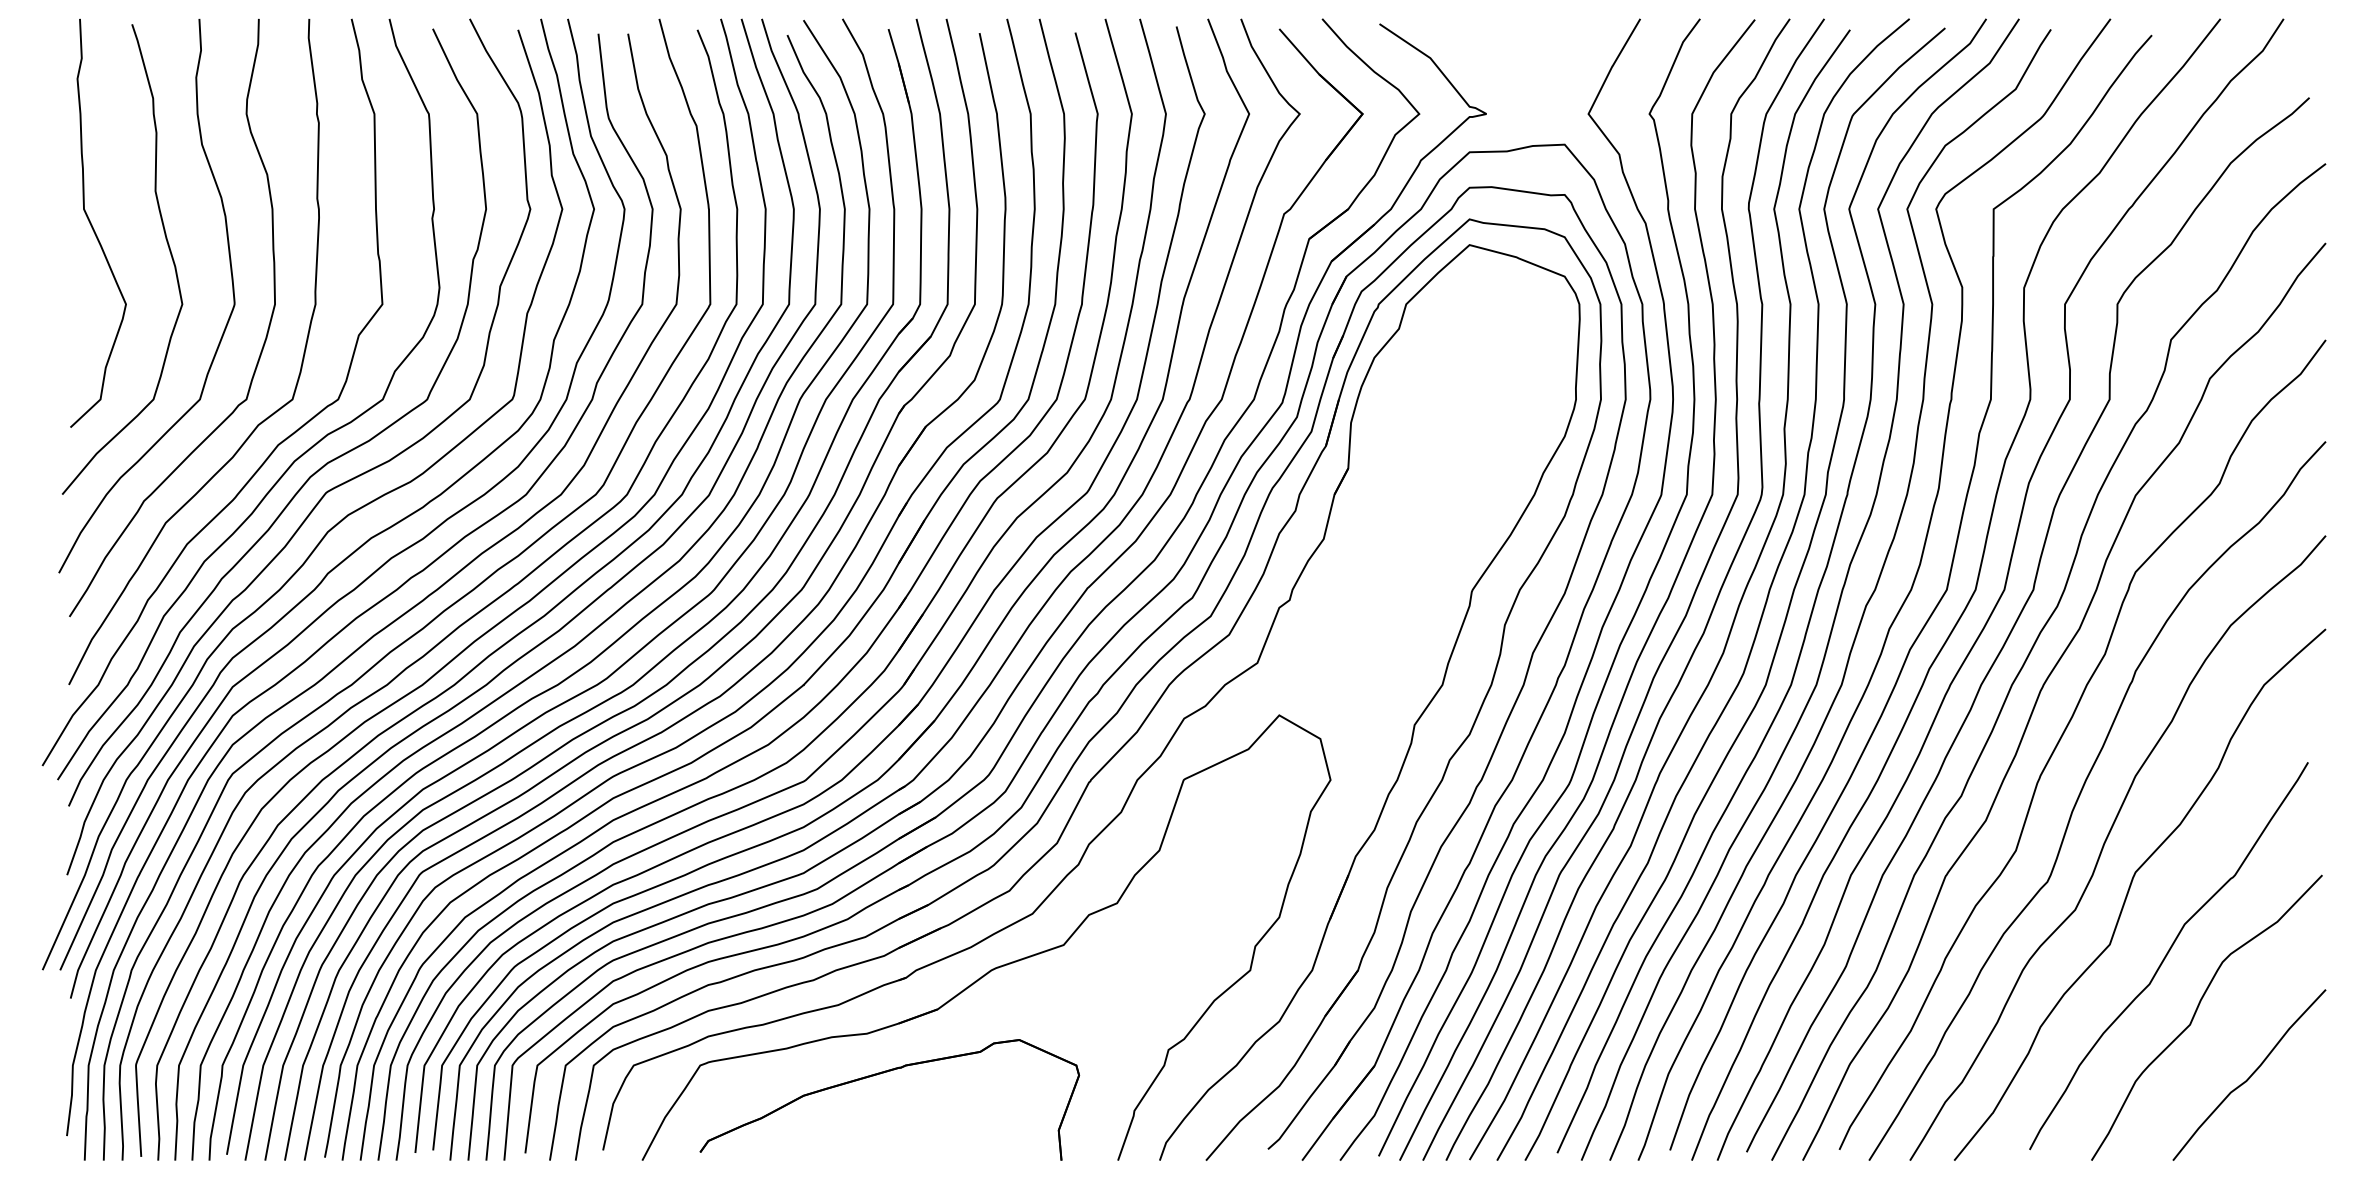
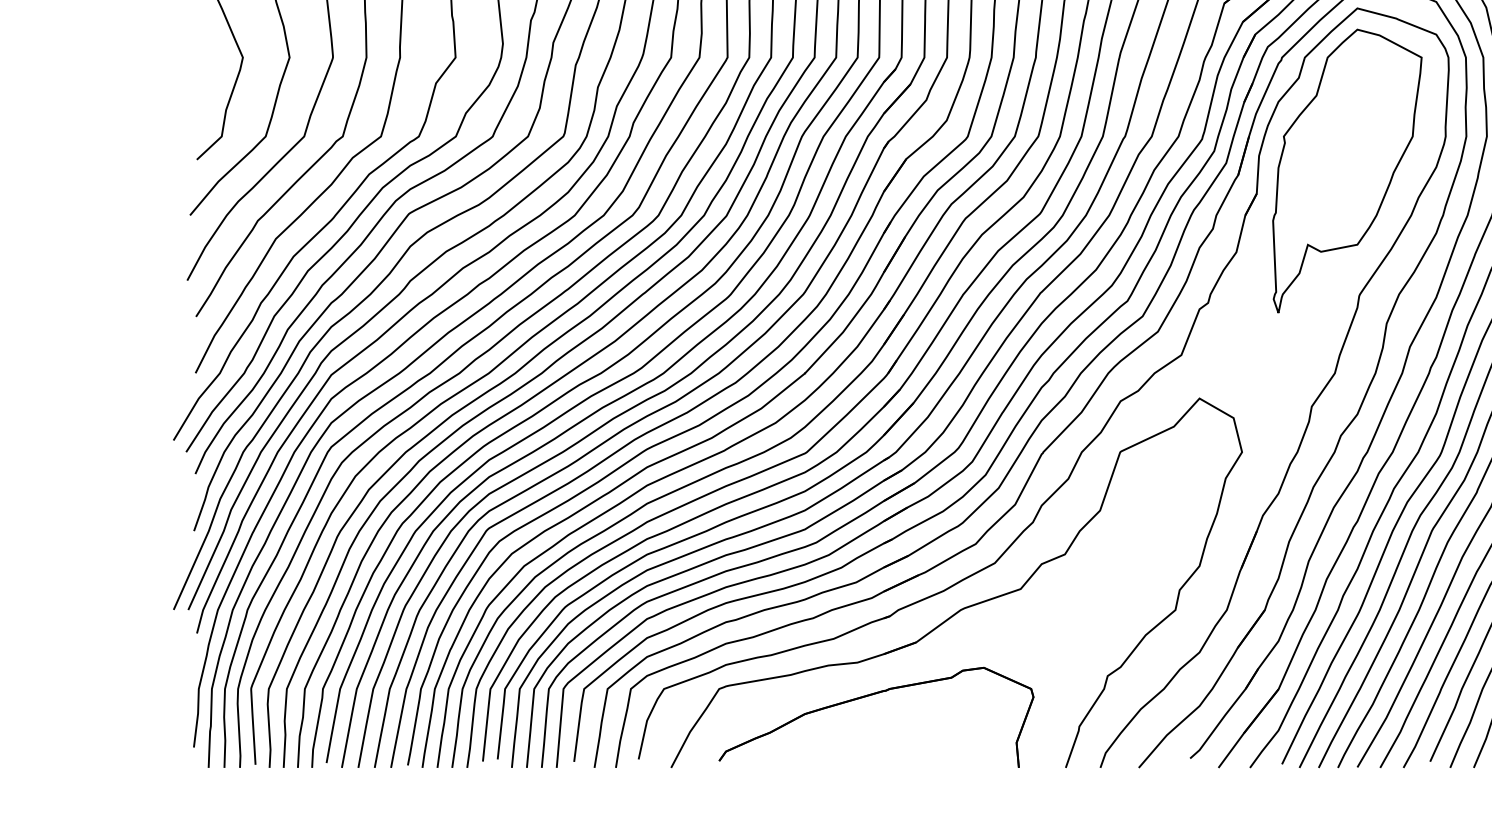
part: (1457, 440) -> (1347, 170), added

